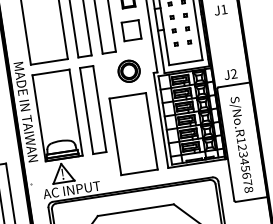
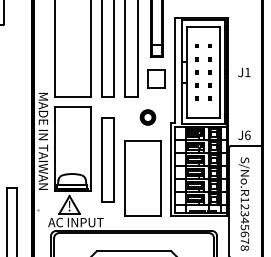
part: (128, 71) -> (147, 117), size x0.7
text: (233, 74) -> (247, 135), J2 -> J6
part: (92, 109) -> (107, 159), moved

